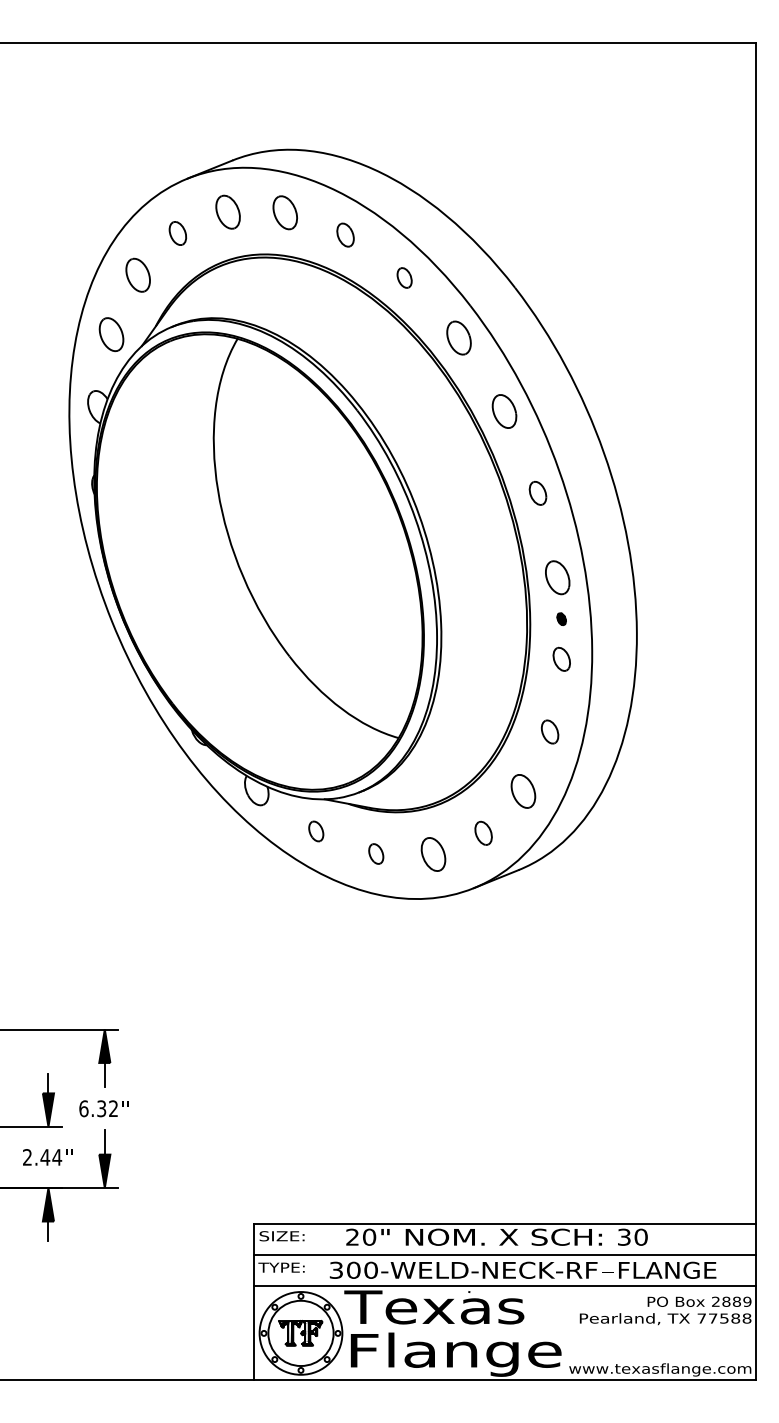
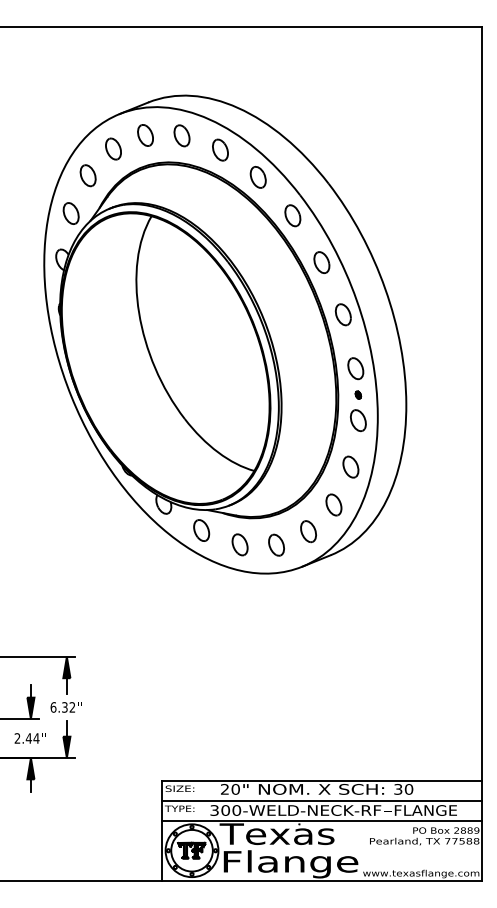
part: (177, 232) -> (113, 148), size x1.43
part: (345, 234) -> (220, 149), size x1.43
part: (403, 278) -> (257, 177), size x1.67
part: (536, 492) -> (342, 314), size x1.43
part: (561, 658) -> (358, 420), size x1.43
part: (549, 731) -> (350, 466), size x1.43
part: (315, 831) -> (201, 530), size x1.67
part: (483, 832) -> (308, 531), size x1.43
part: (375, 853) -> (239, 544), size x1.67

